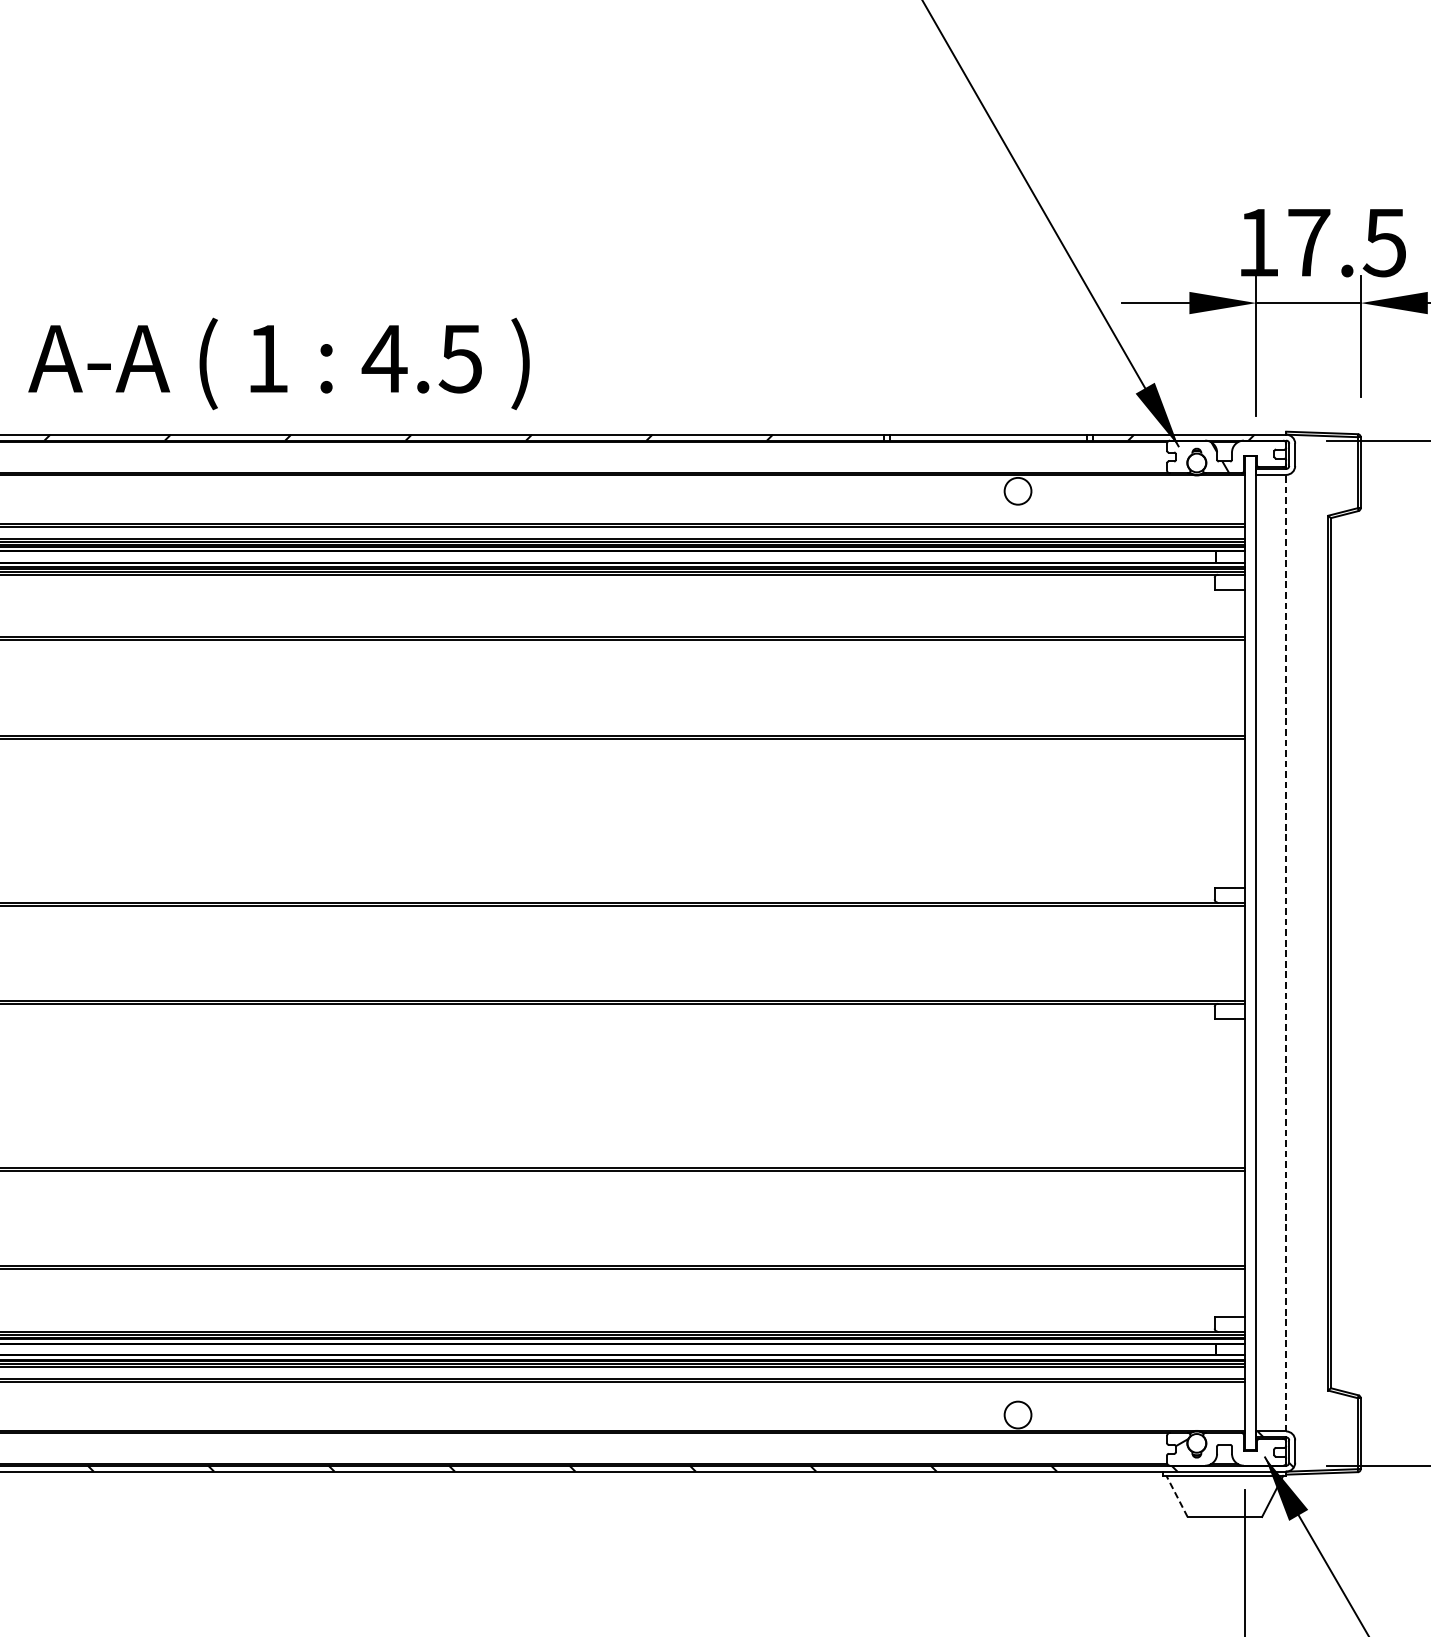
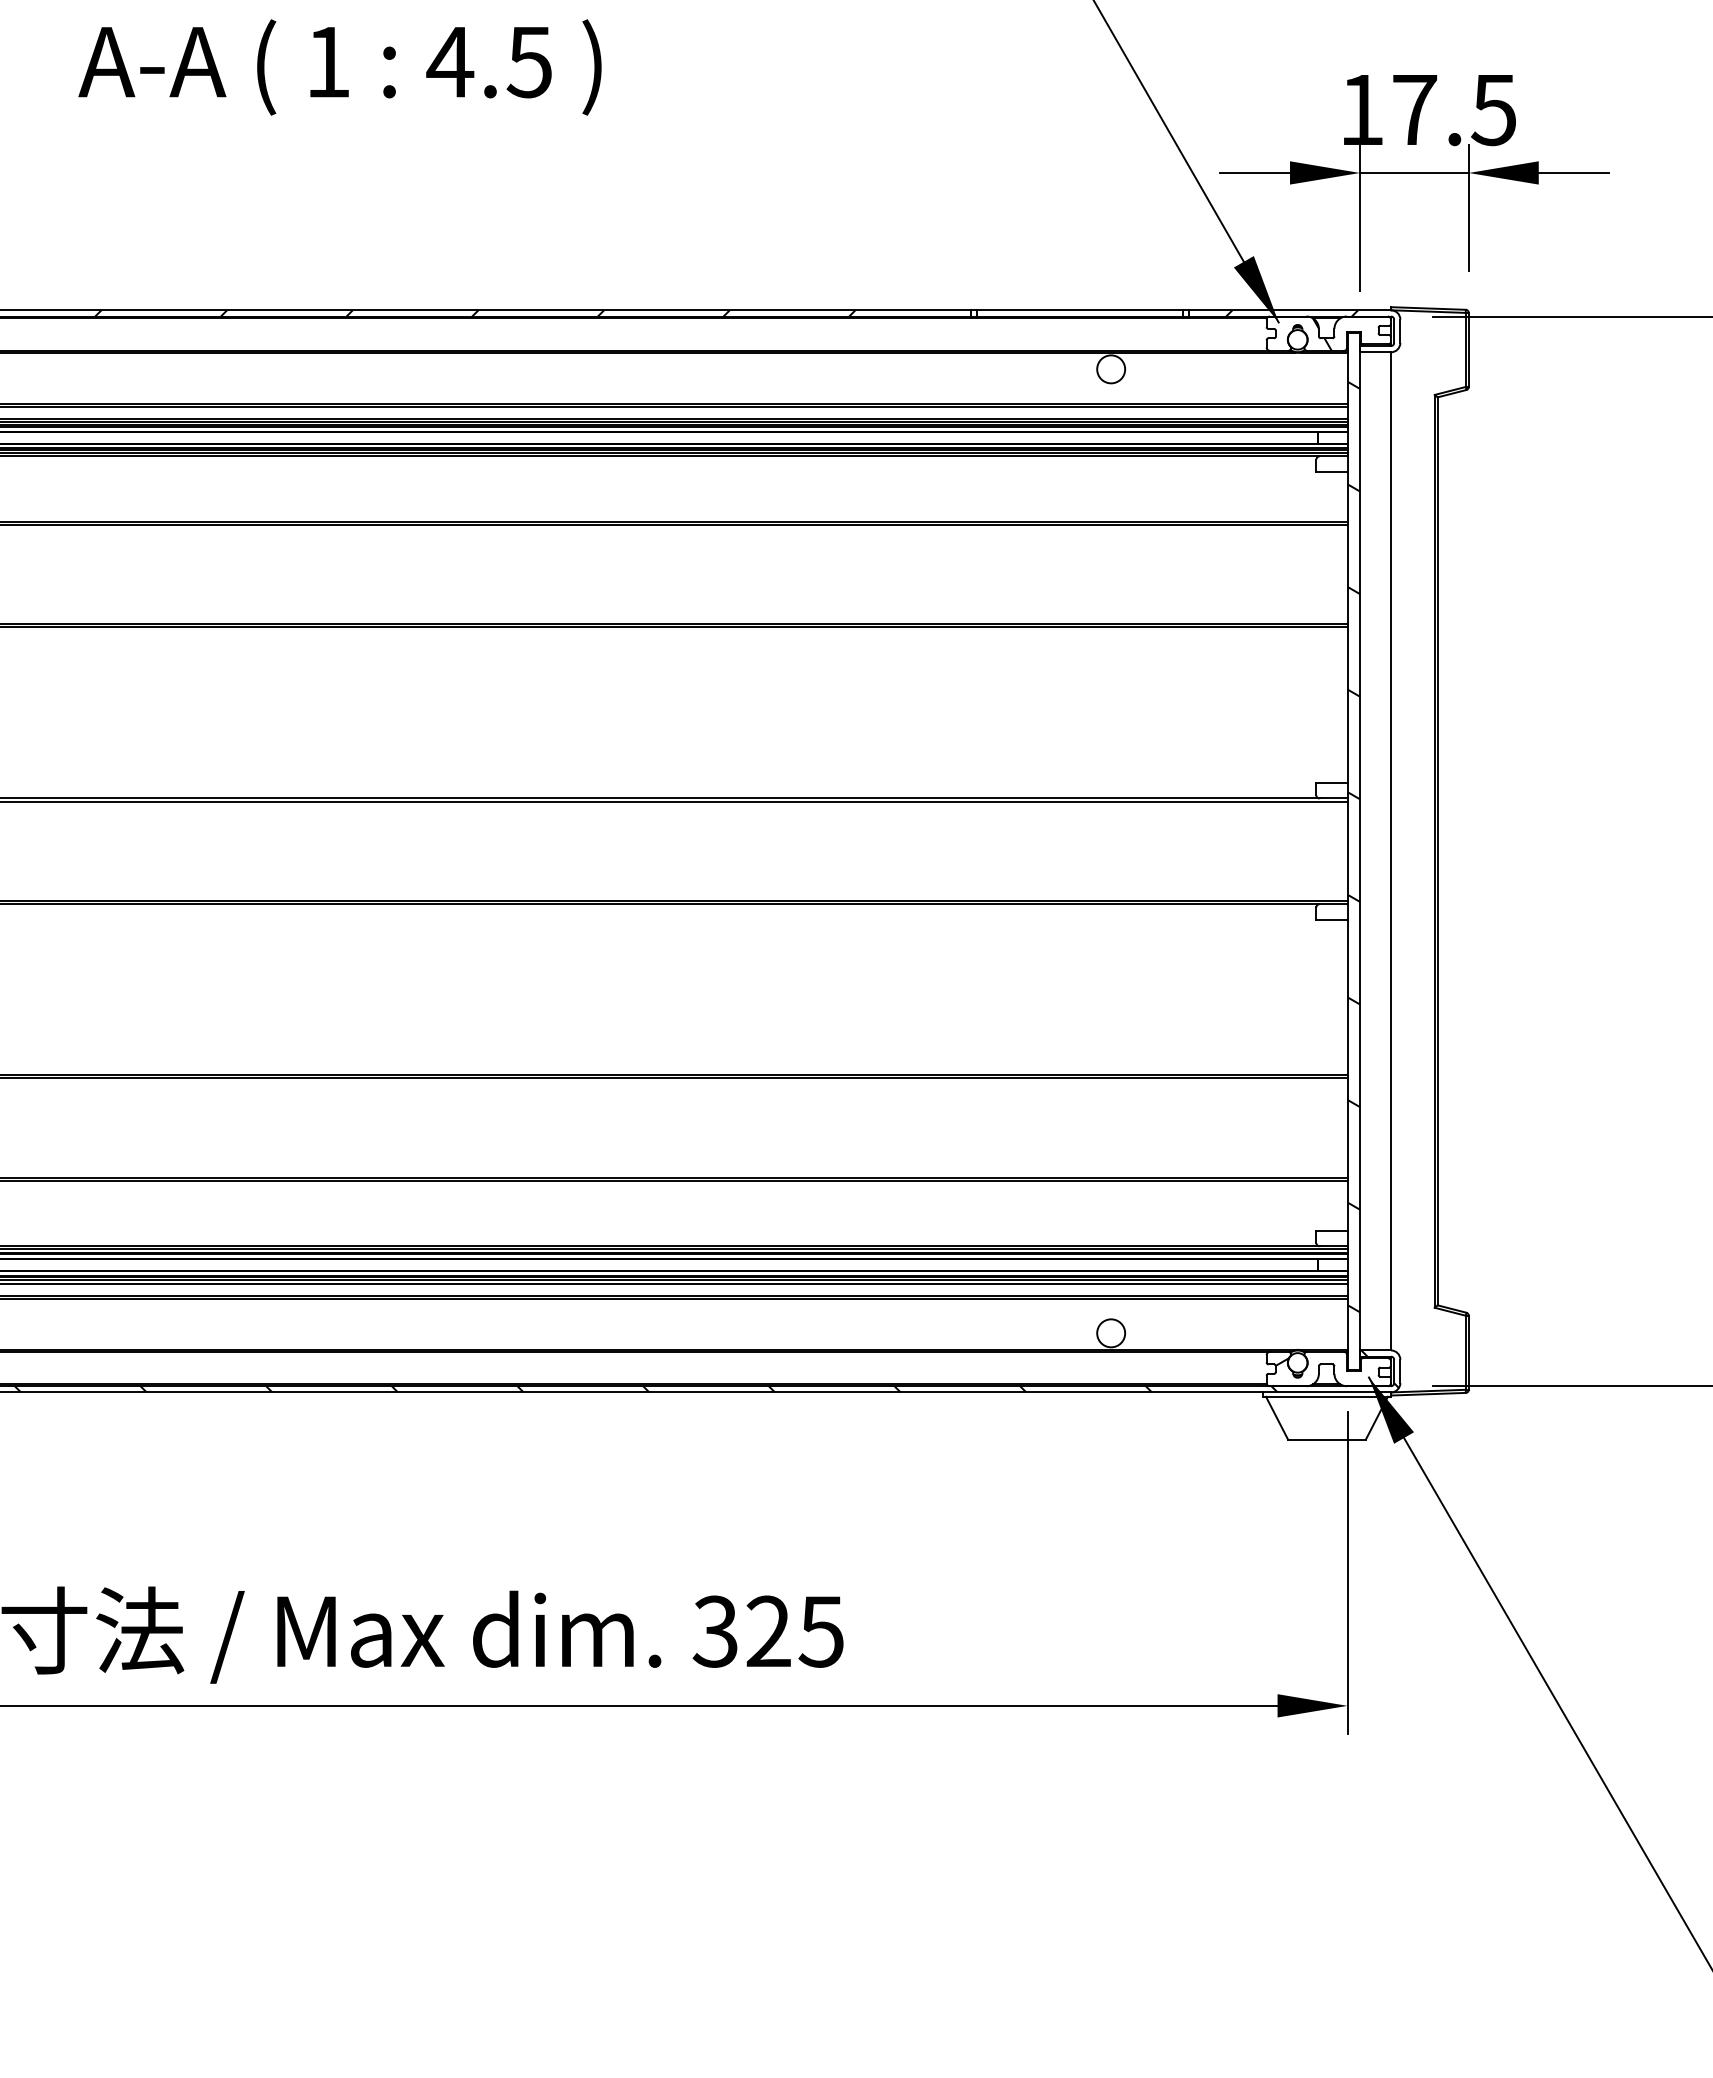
text: (278, 363) -> (339, 67), moved
hatch: (1250, 948) -> (1353, 846), added
line: (1286, 952) -> (1391, 850), dashed -> solid
line: (1176, 1495) -> (1276, 1417), dashed -> solid

